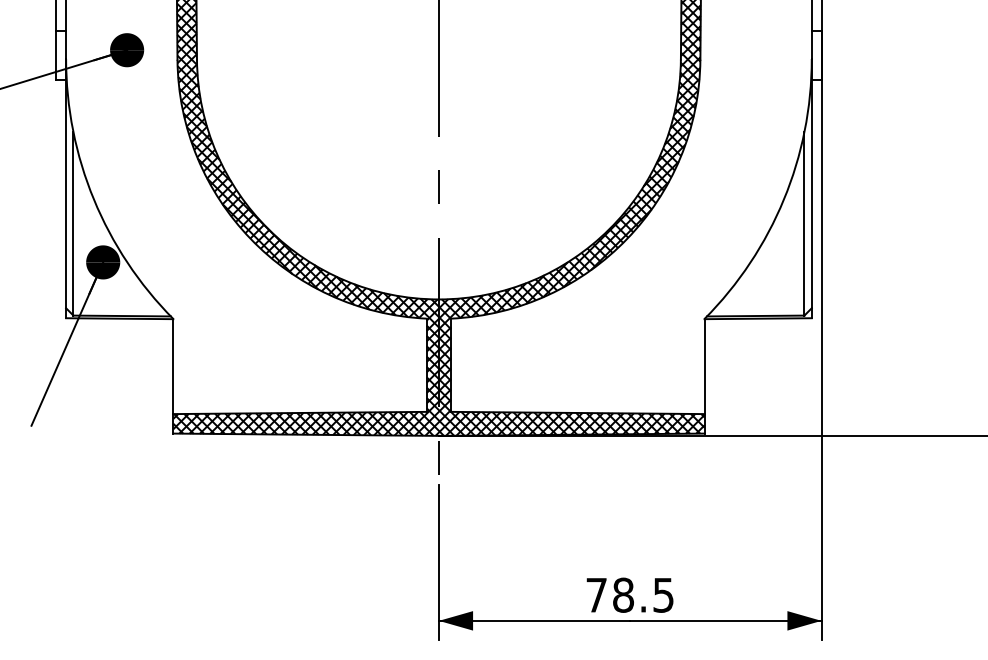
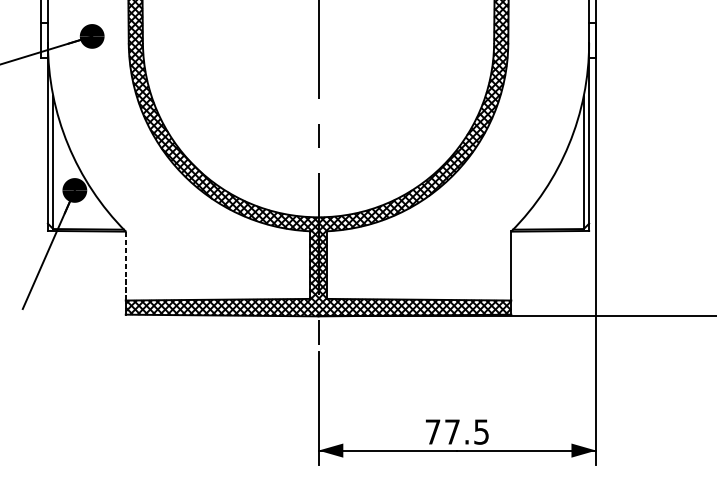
line: (173, 366) -> (125, 265), solid -> dashed
text: (623, 594) -> (452, 431), 78.5 -> 77.5

